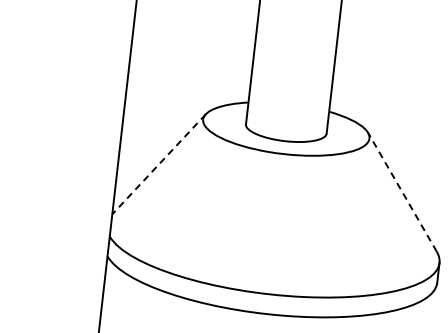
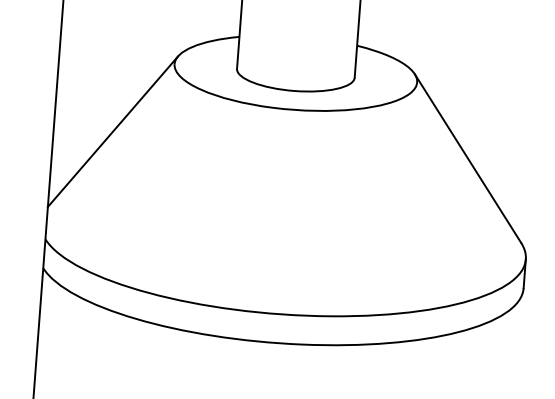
line: (158, 164) -> (112, 131), dashed -> solid
line: (402, 192) -> (468, 158), dashed -> solid

